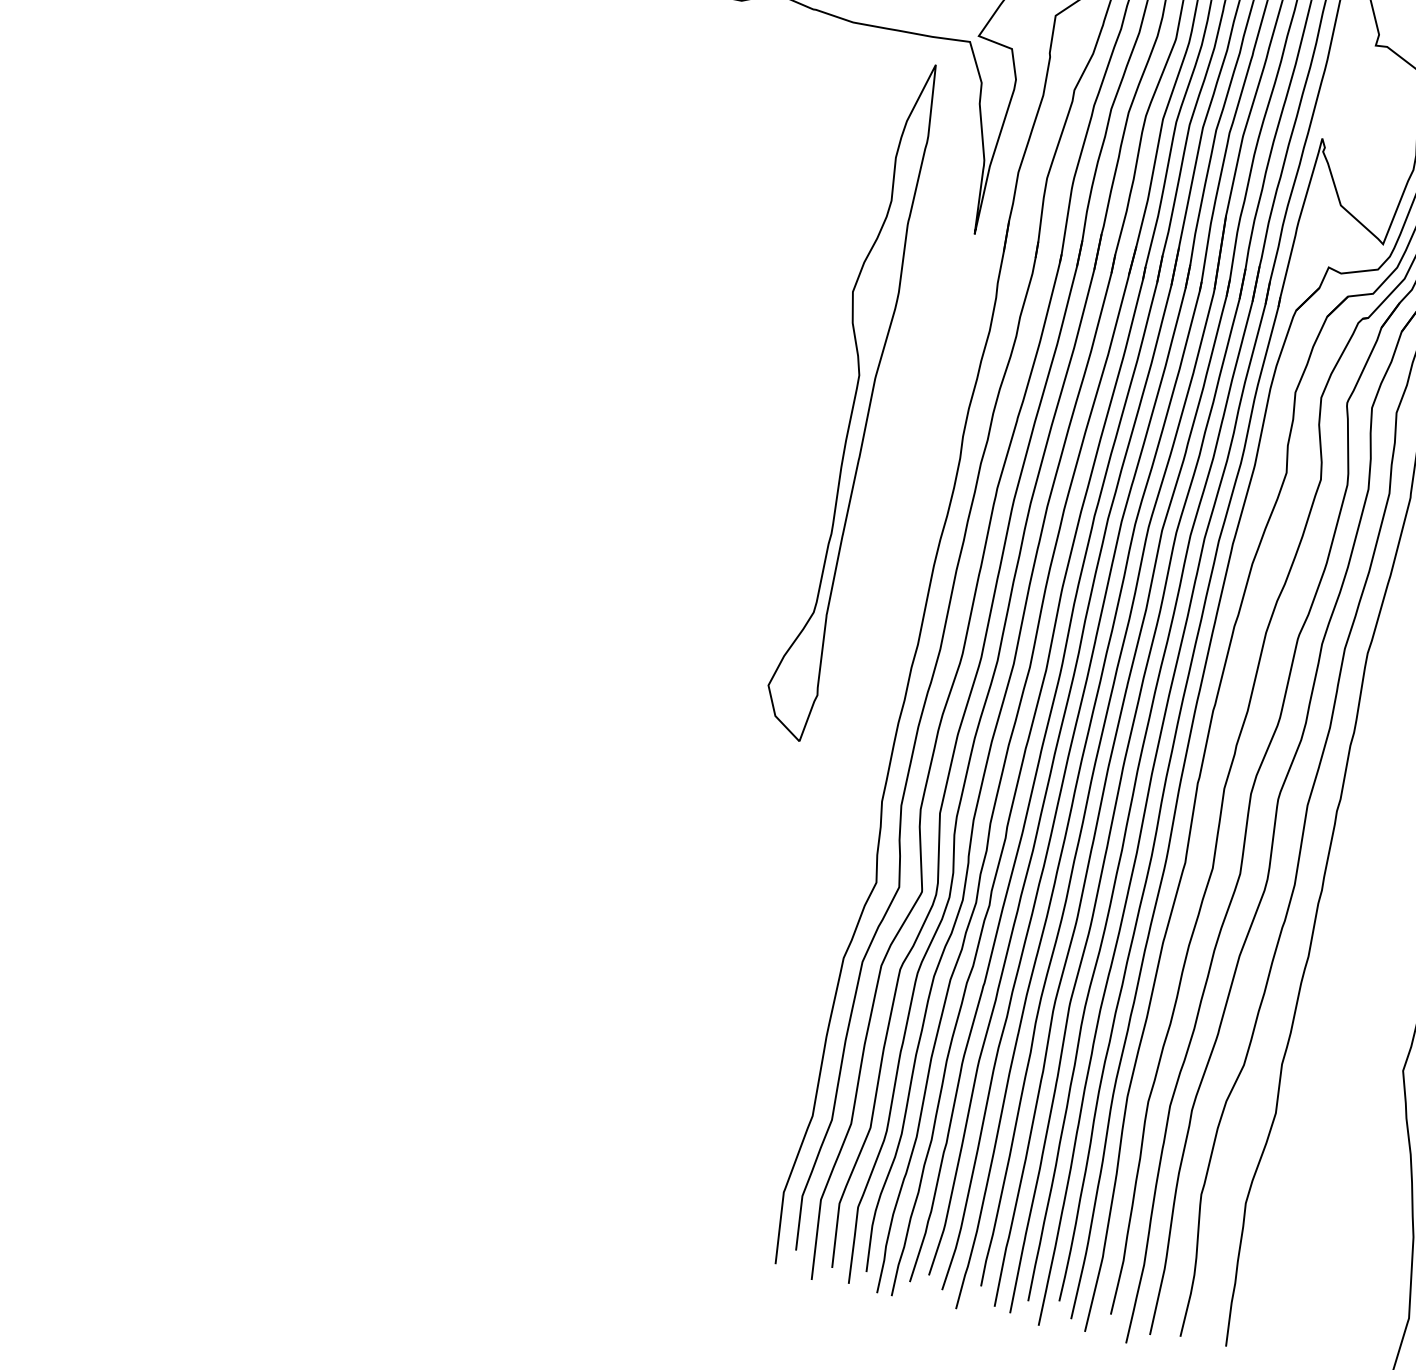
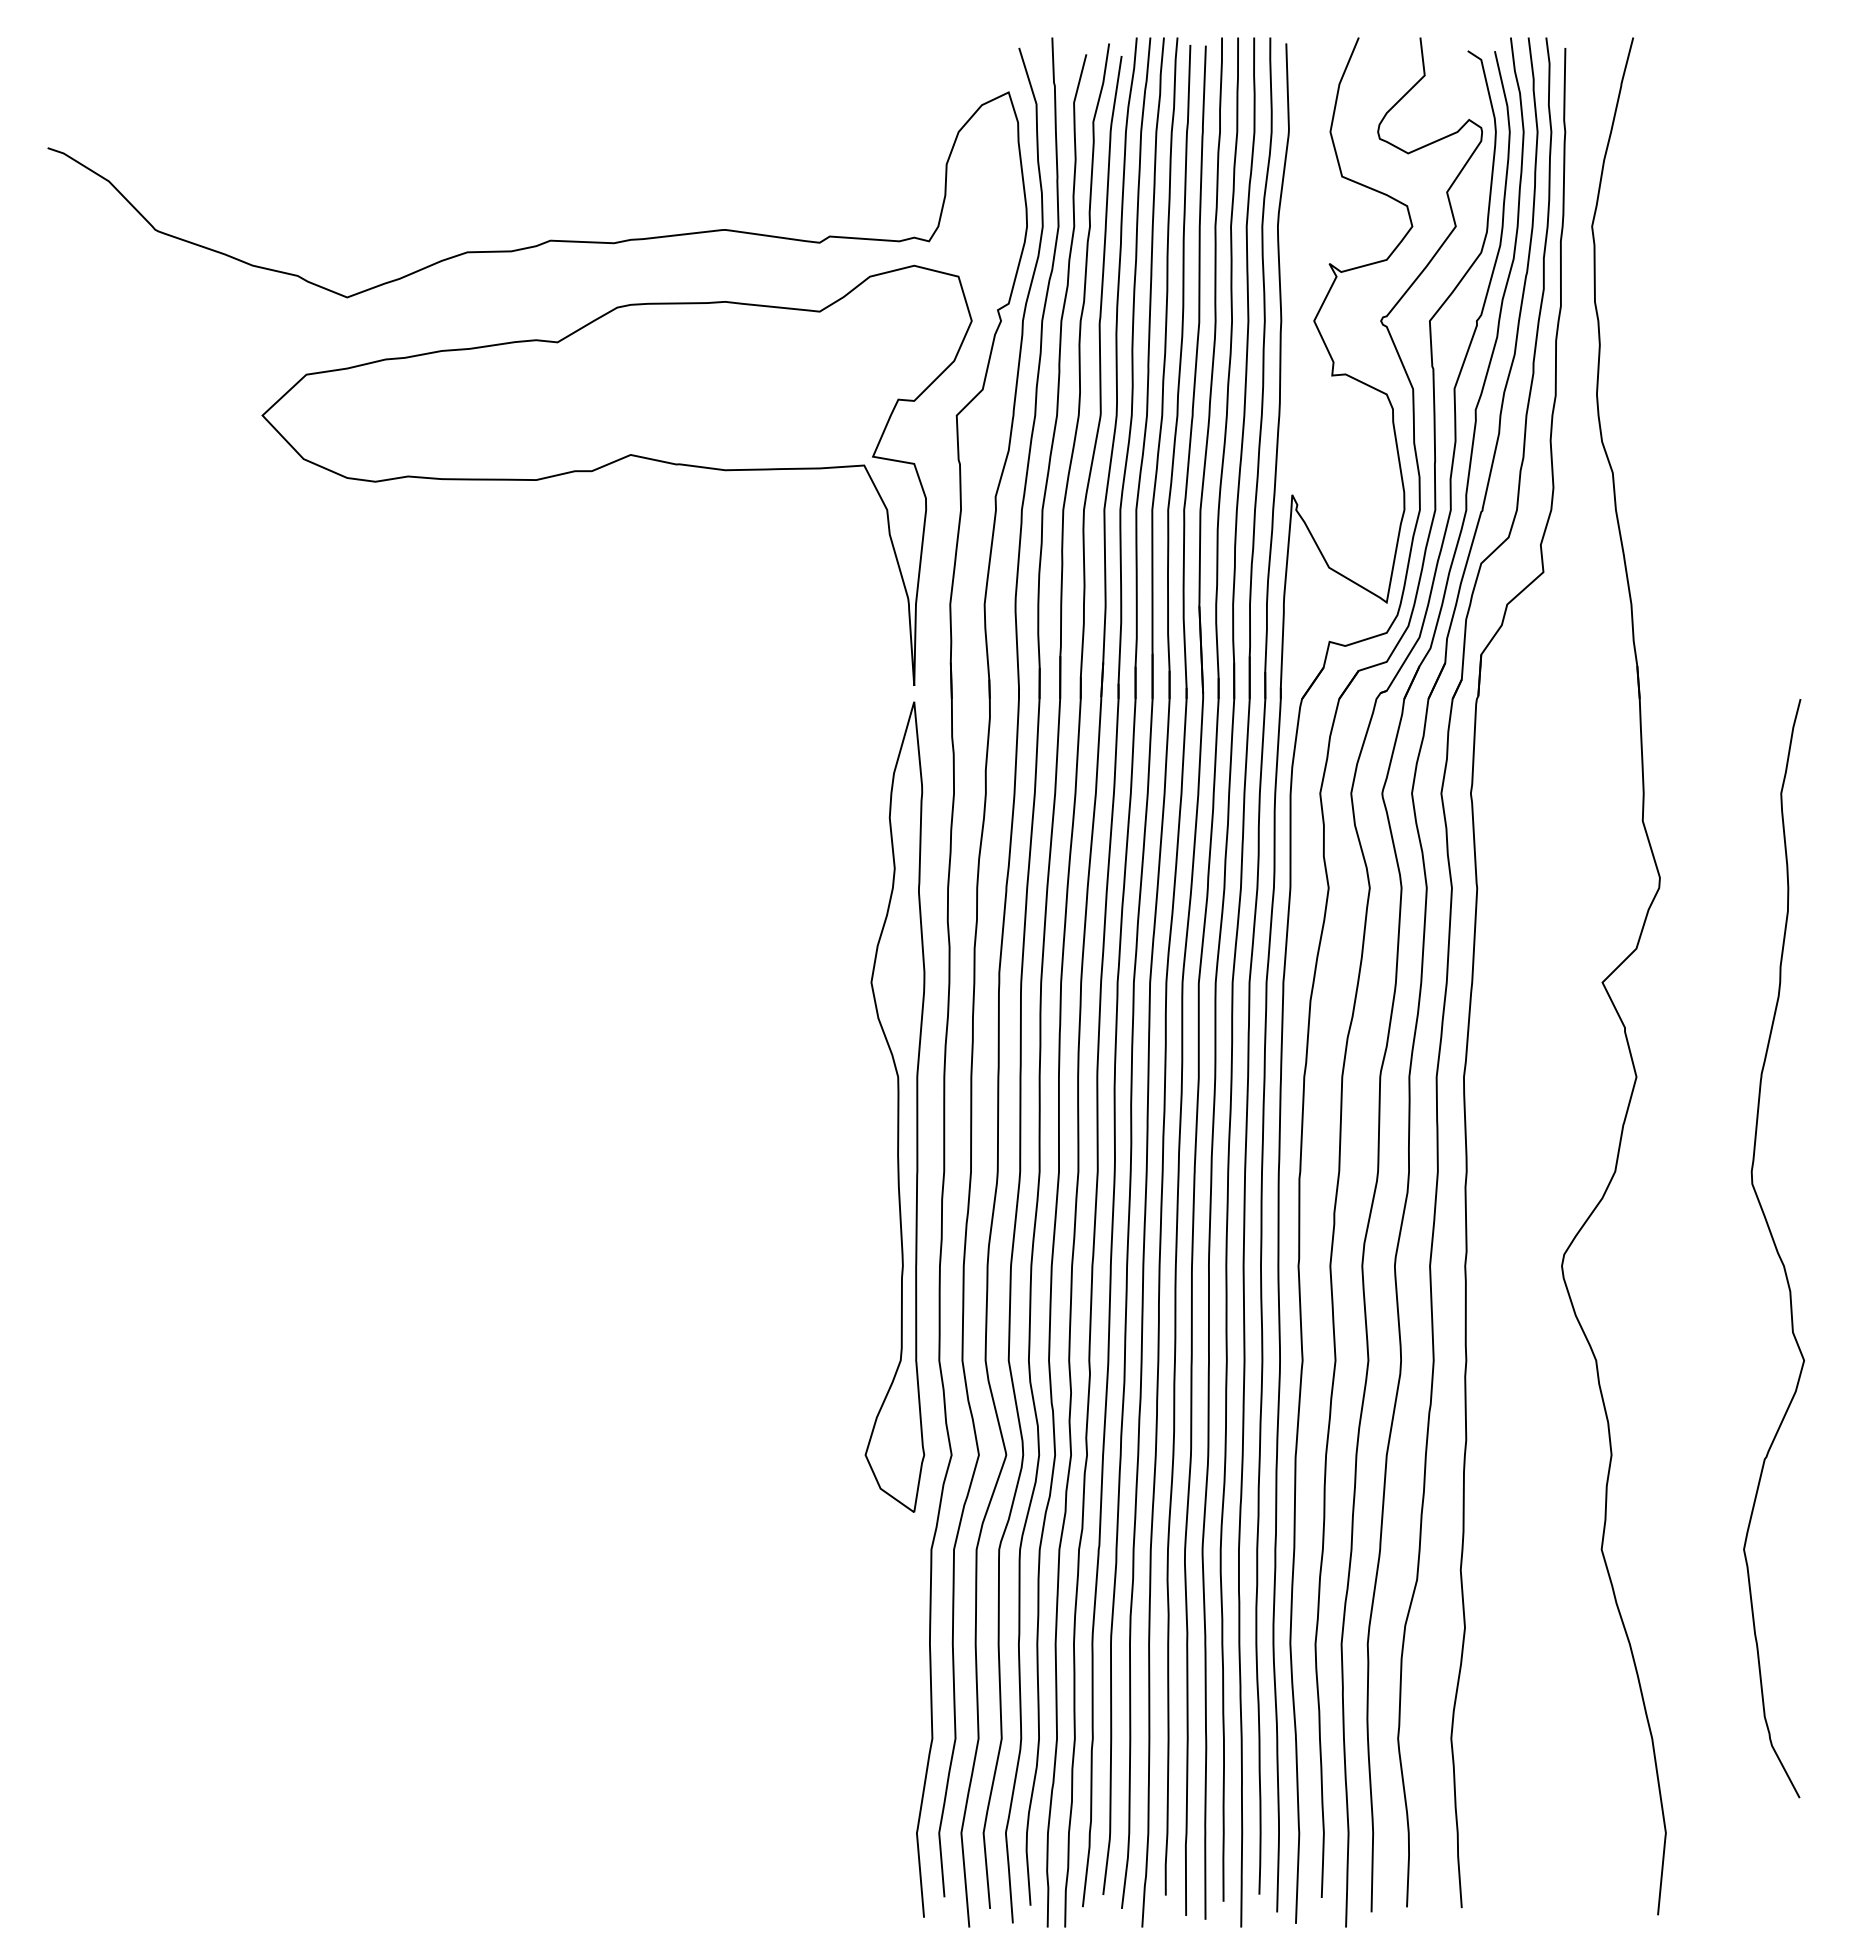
part: (851, 399) -> (894, 1106), moved

